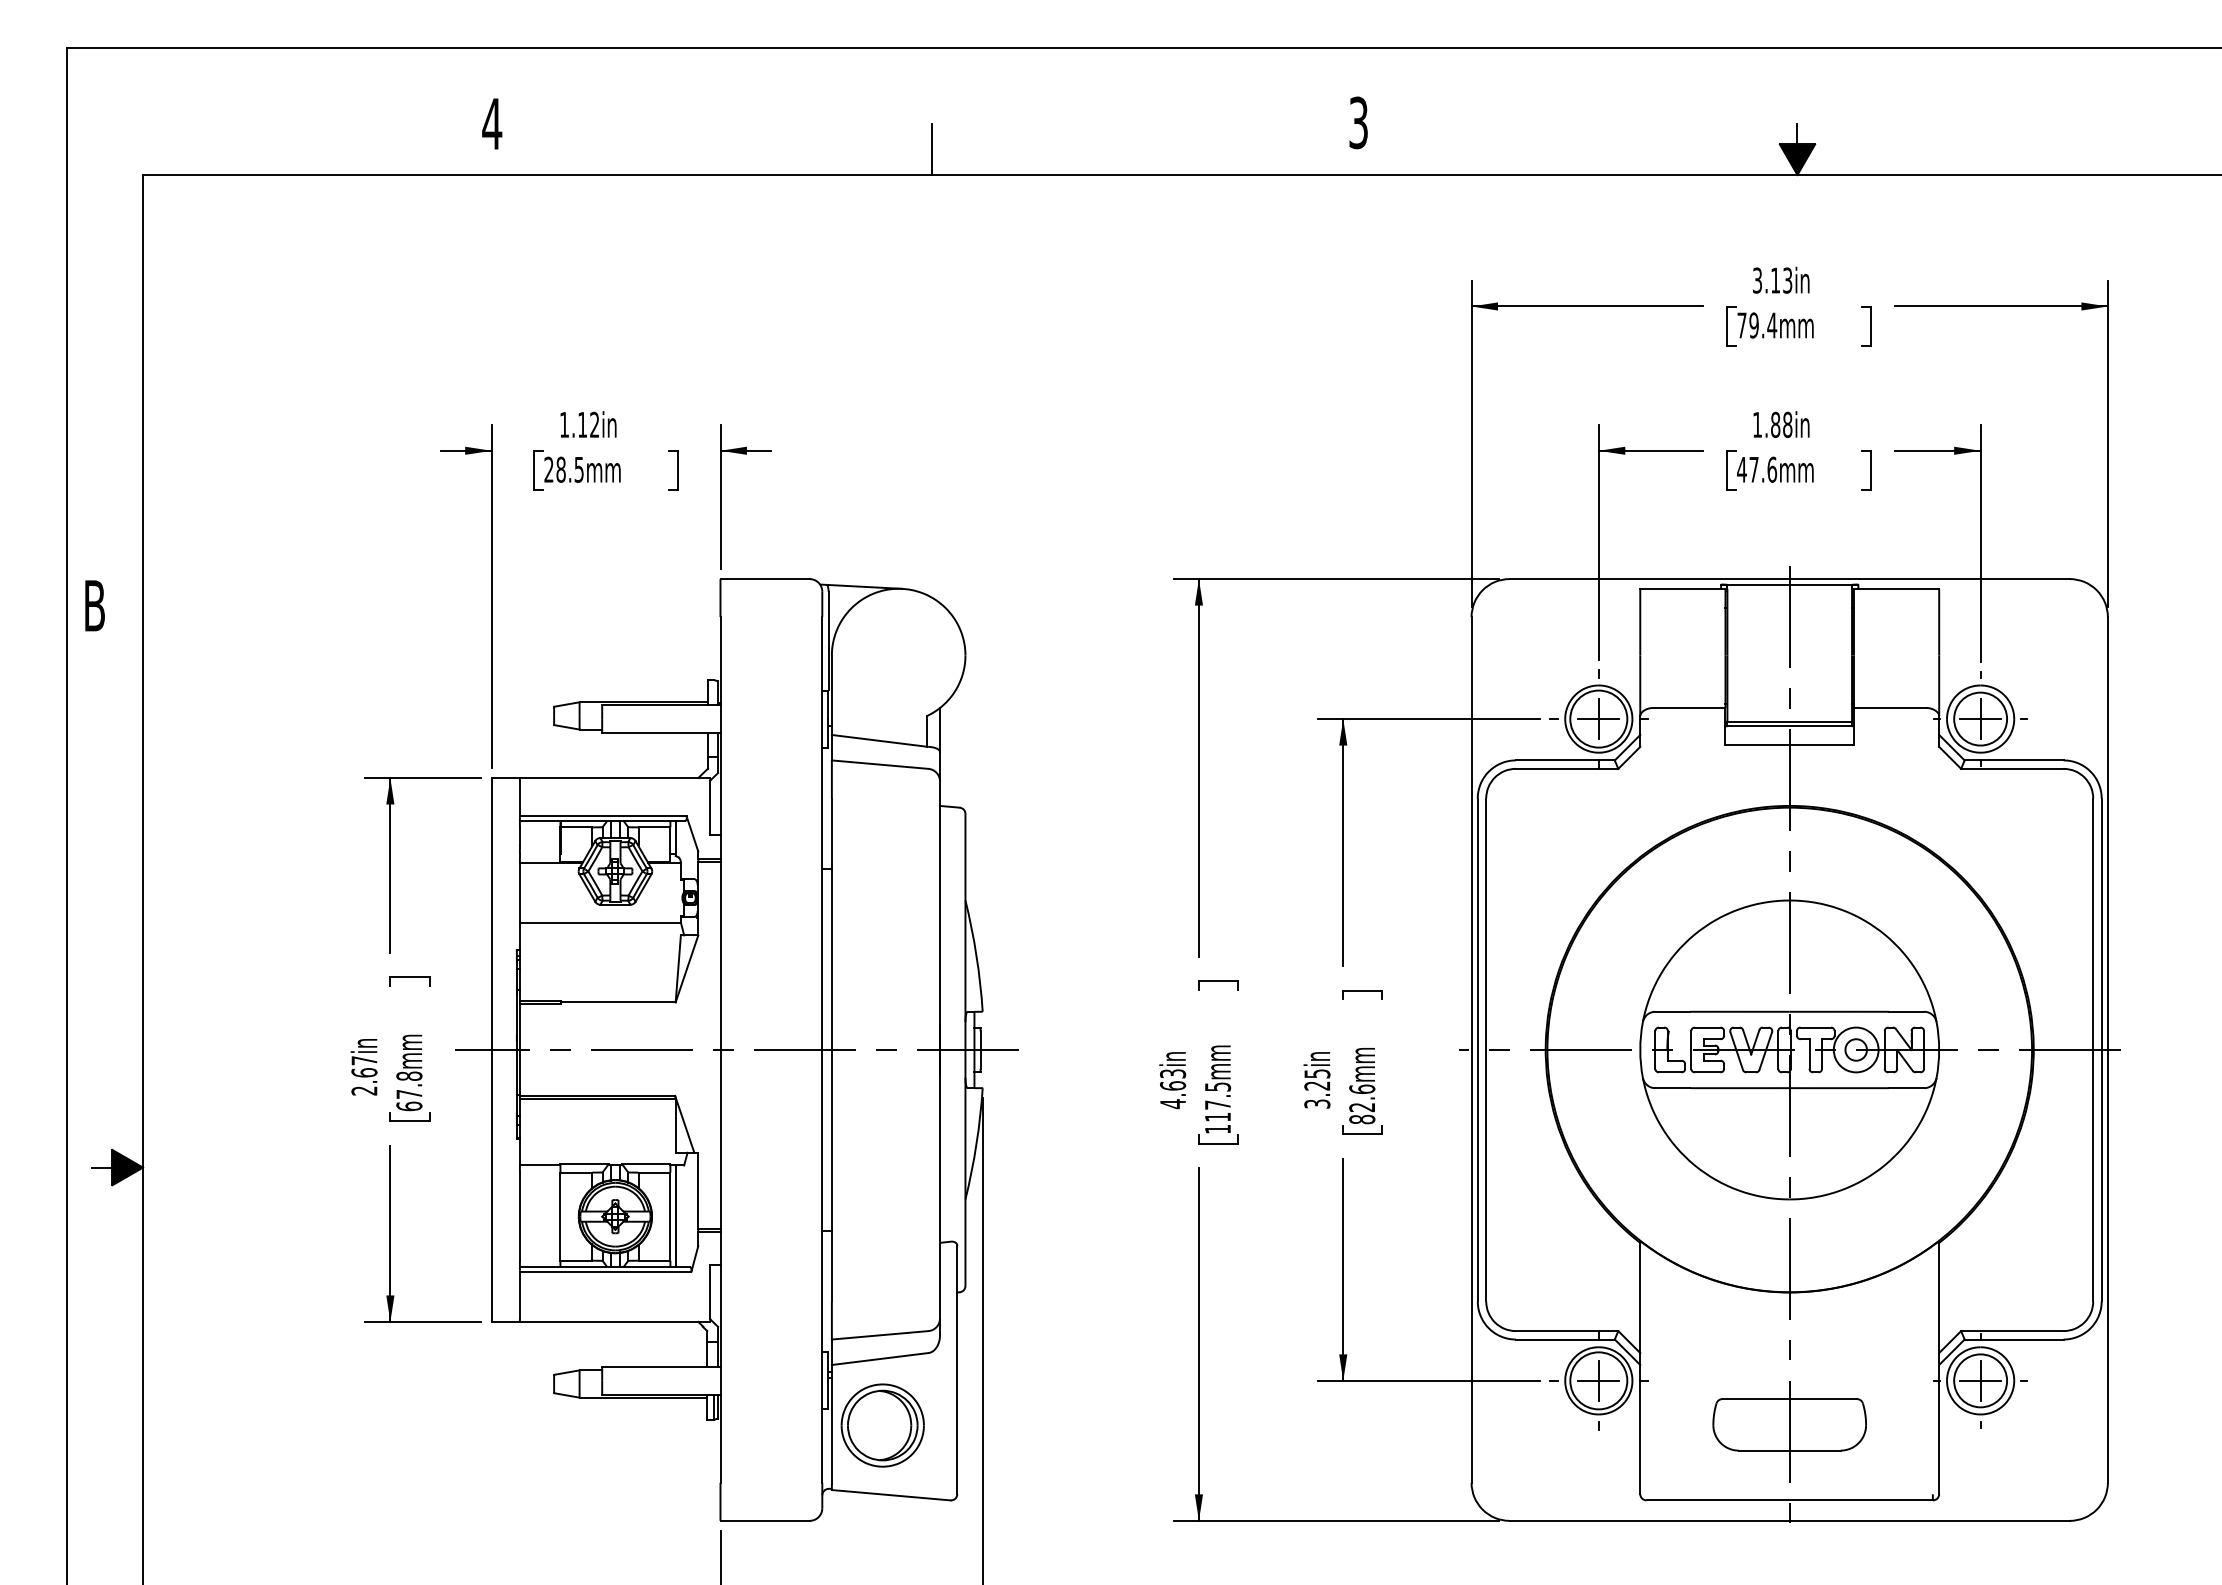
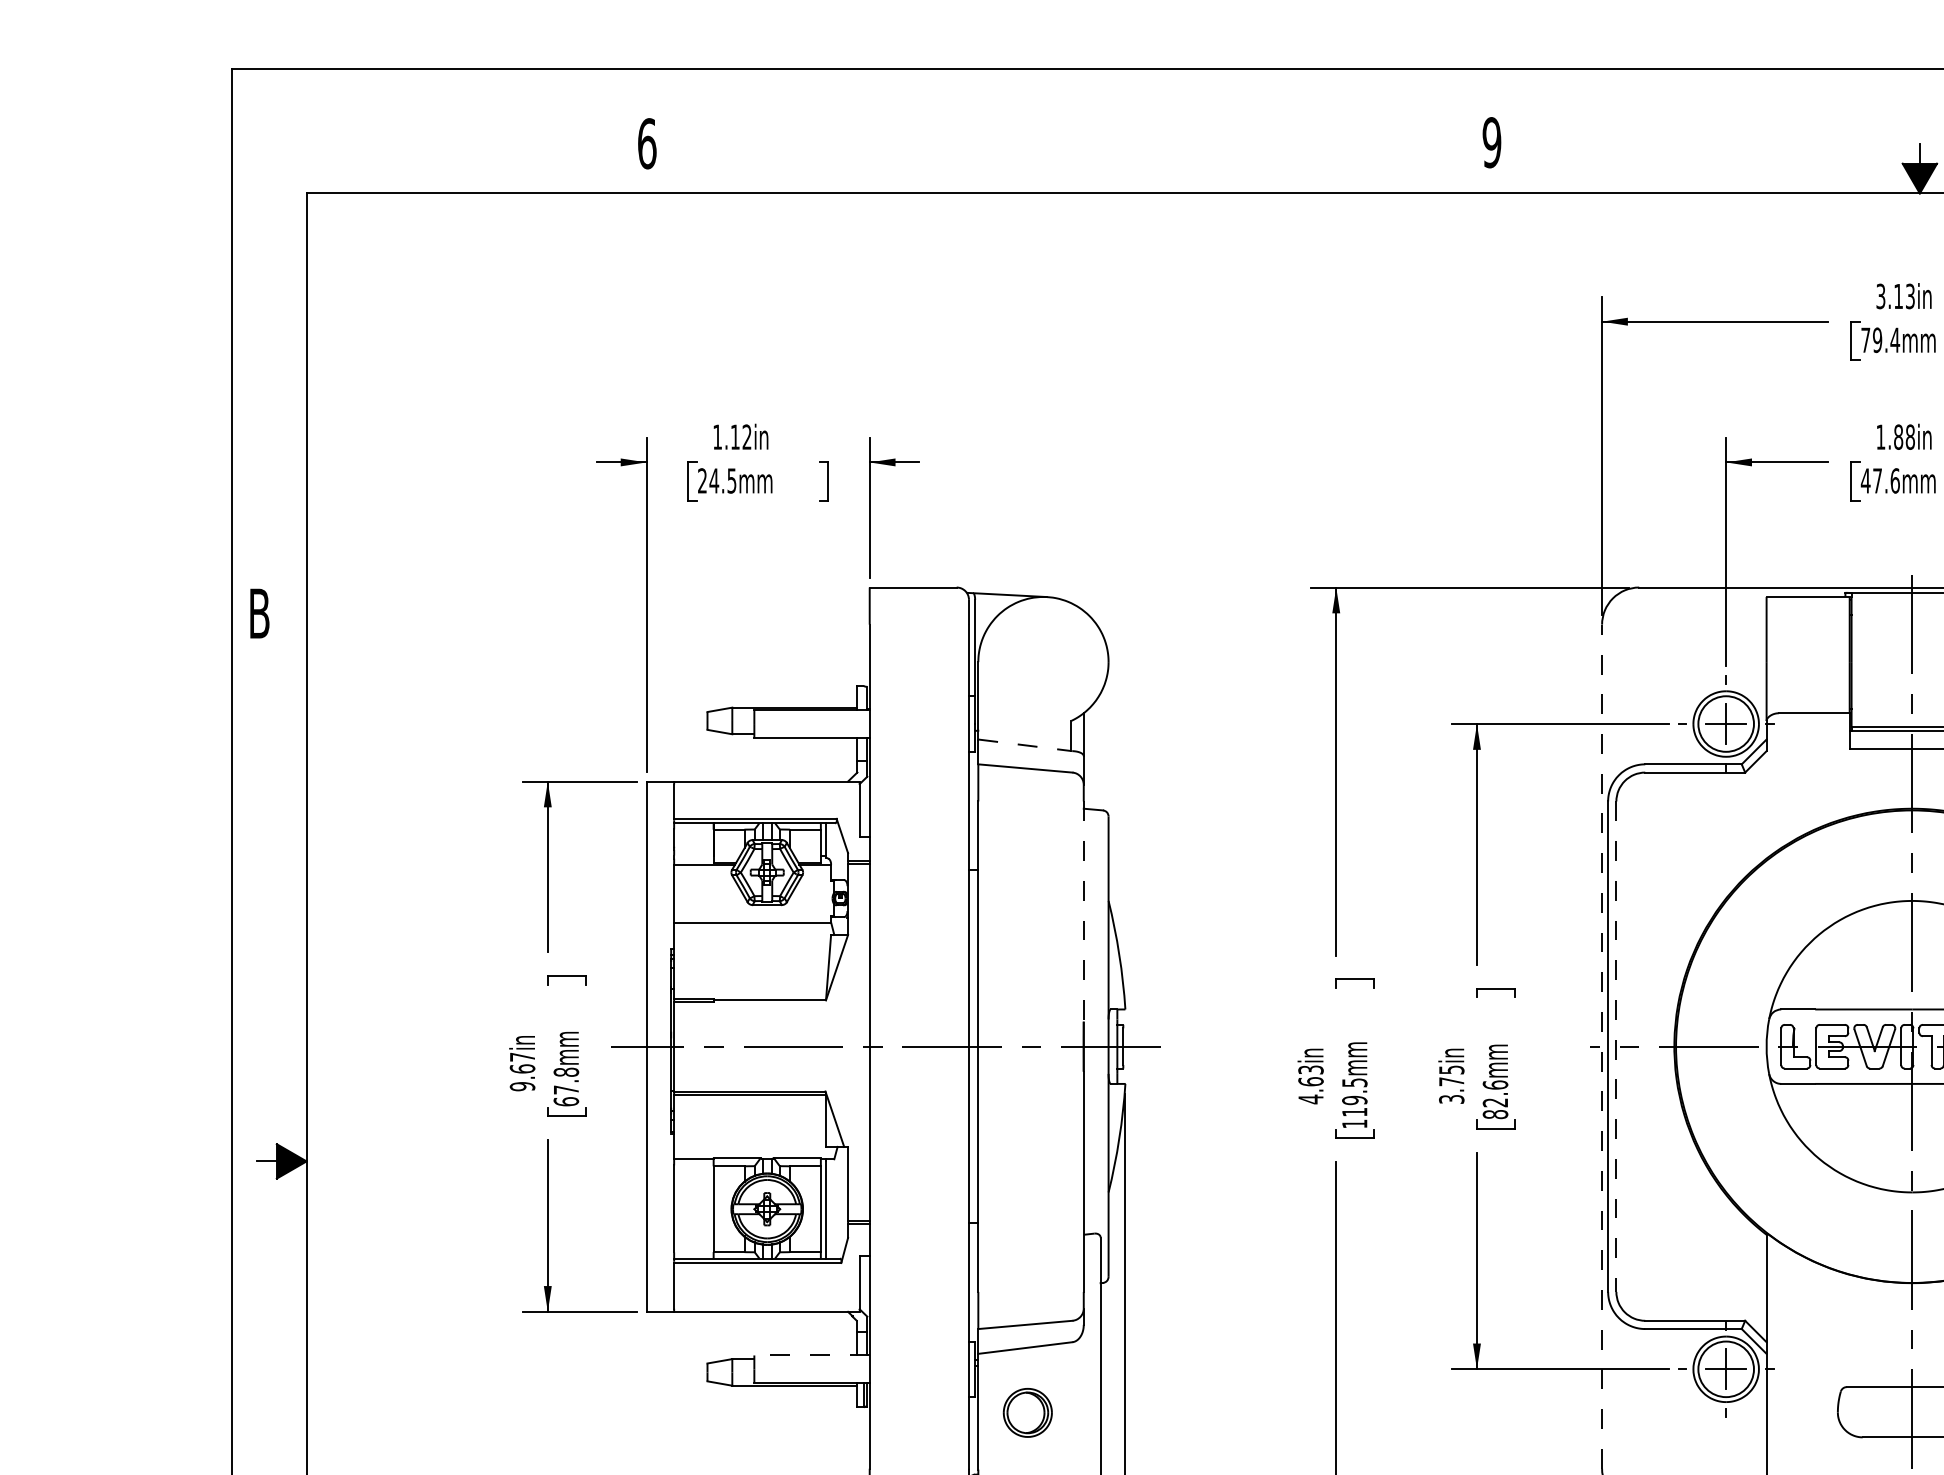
text: (1358, 122) -> (1491, 142), 3 -> 9
text: (492, 123) -> (647, 143), 4 -> 6
line: (932, 149) -> (1076, 168), removed
text: (561, 469) -> (714, 480), 28.5mm -> 24.5mm
line: (880, 740) -> (1025, 744), solid -> dashed
line: (940, 911) -> (1084, 911), solid -> dashed
line: (1471, 1049) -> (1602, 1046), solid -> dashed
line: (1486, 1050) -> (1616, 1047), solid -> dashed
text: (1317, 1085) -> (1451, 1081), 3.25in -> 3.75in
text: (364, 1090) -> (522, 1086), 2.67in -> 9.67in
text: (1217, 1104) -> (1354, 1099), 117.5mm -> 119.5mm
line: (660, 1366) -> (811, 1355), solid -> dashed
part: (882, 1425) -> (1027, 1412), size x0.6

